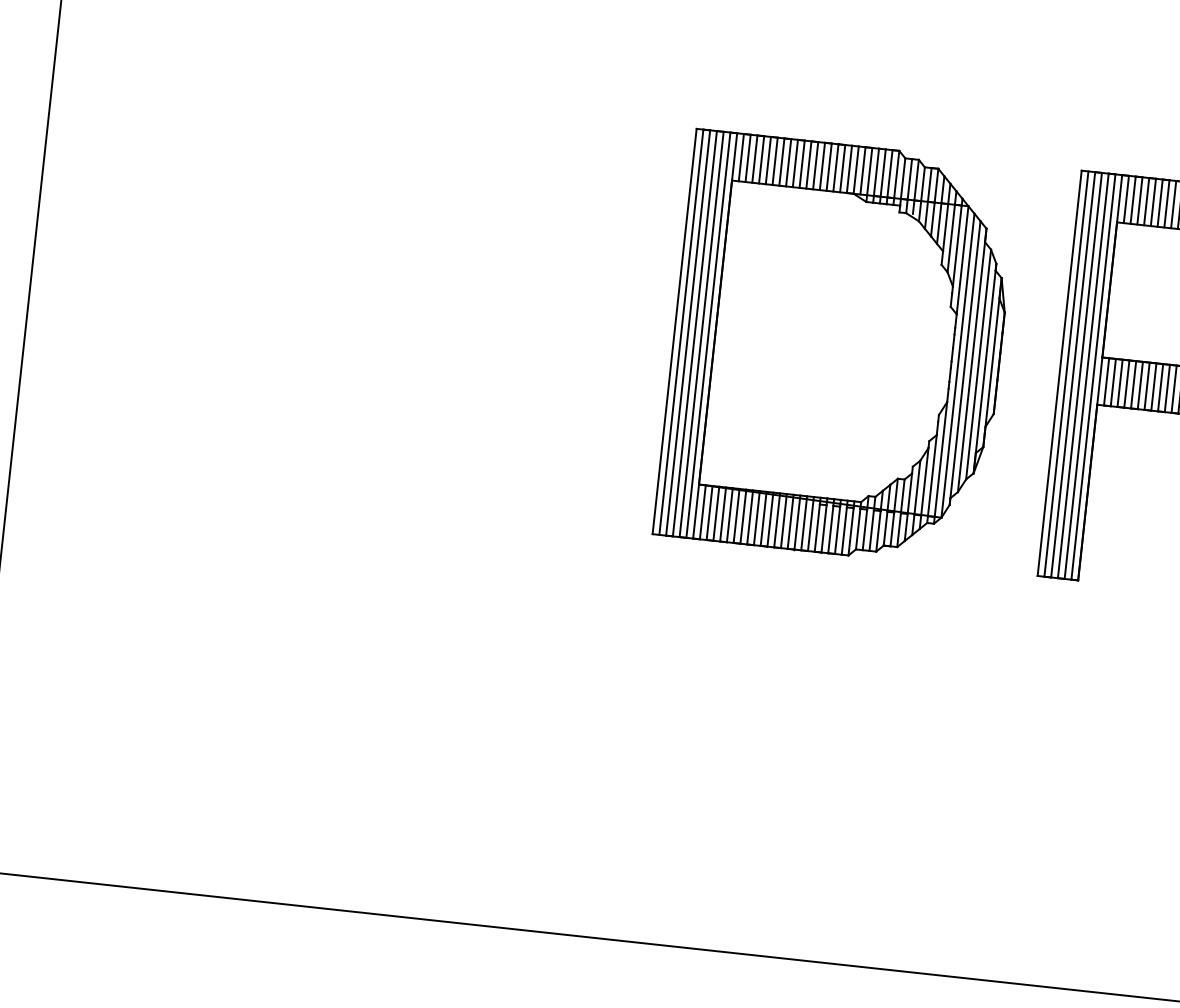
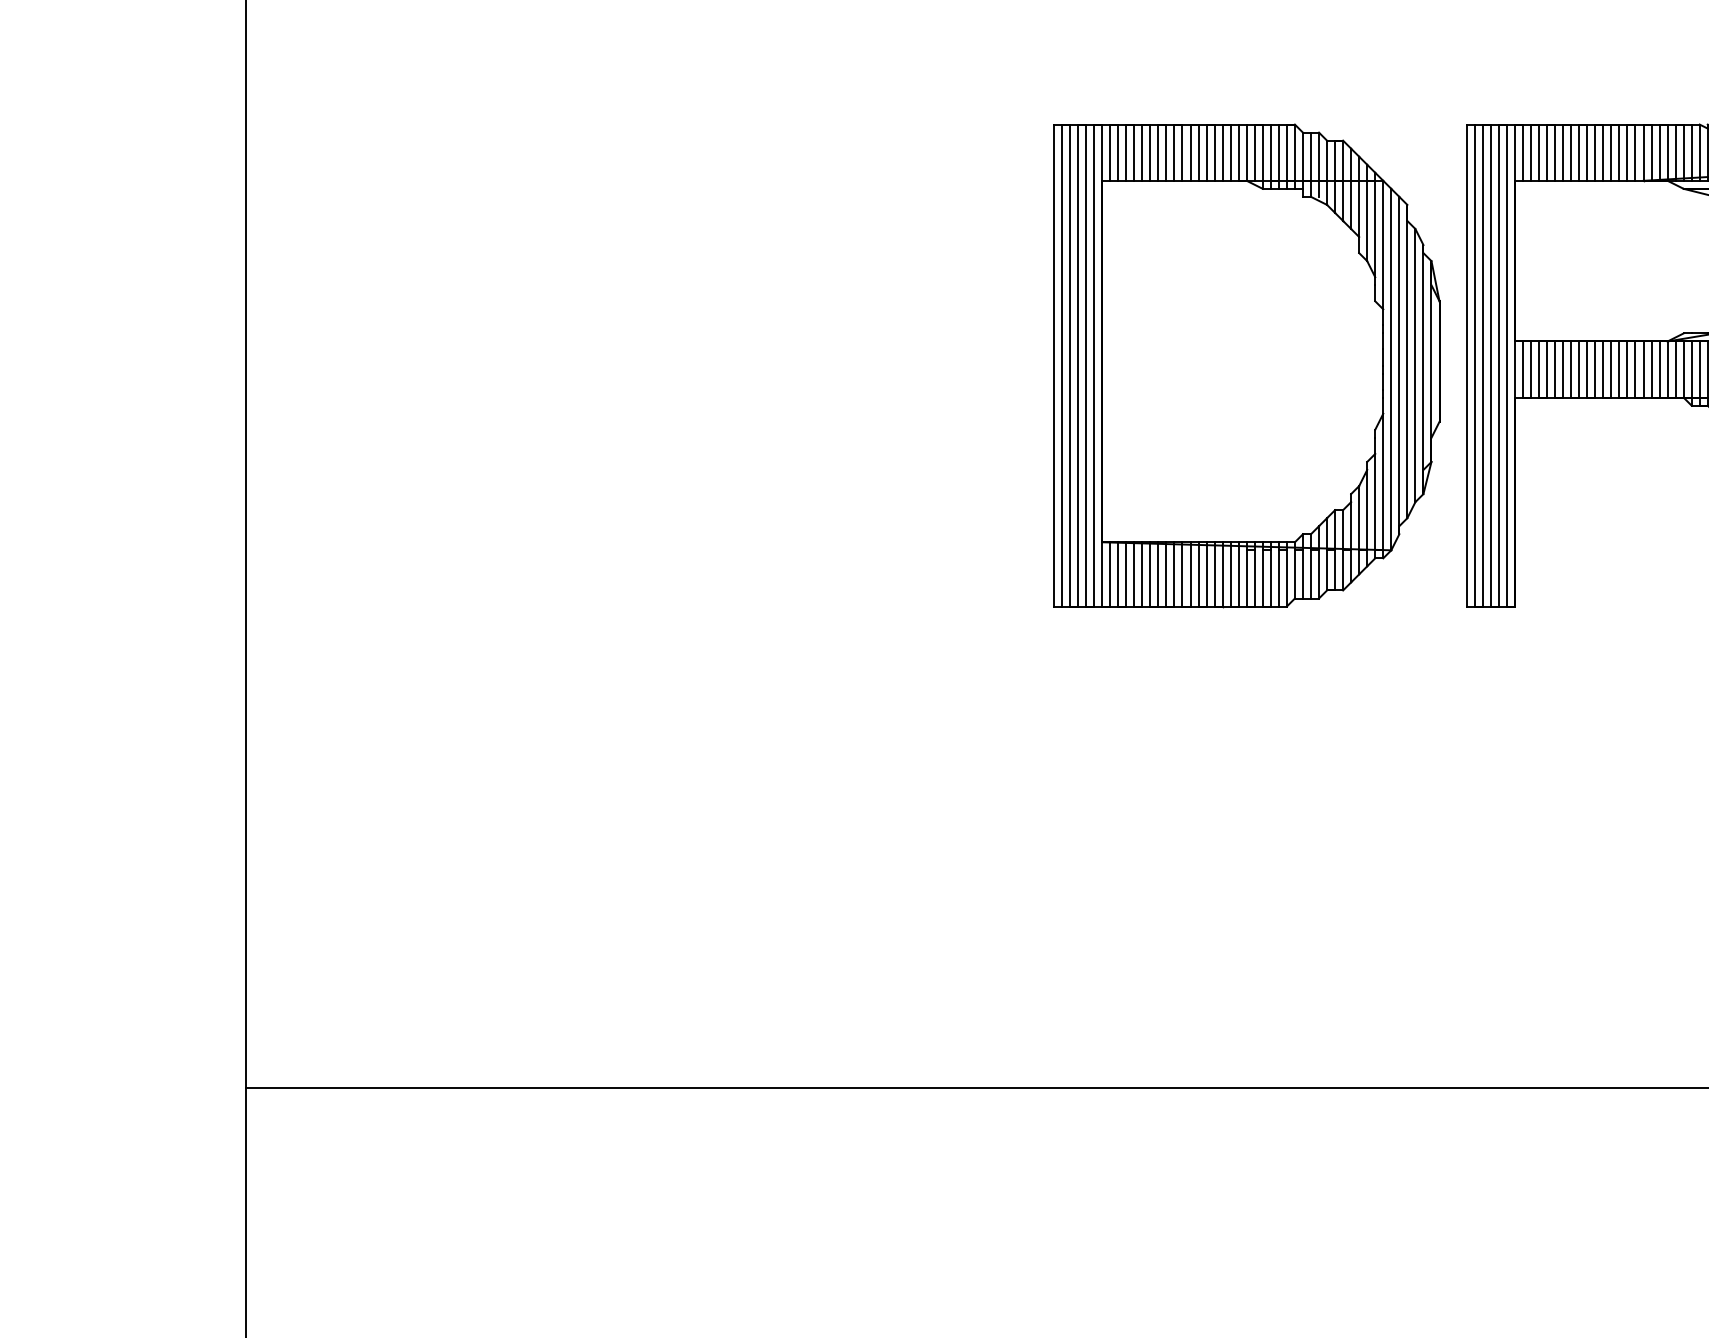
part: (836, 349) -> (1246, 365), moved

